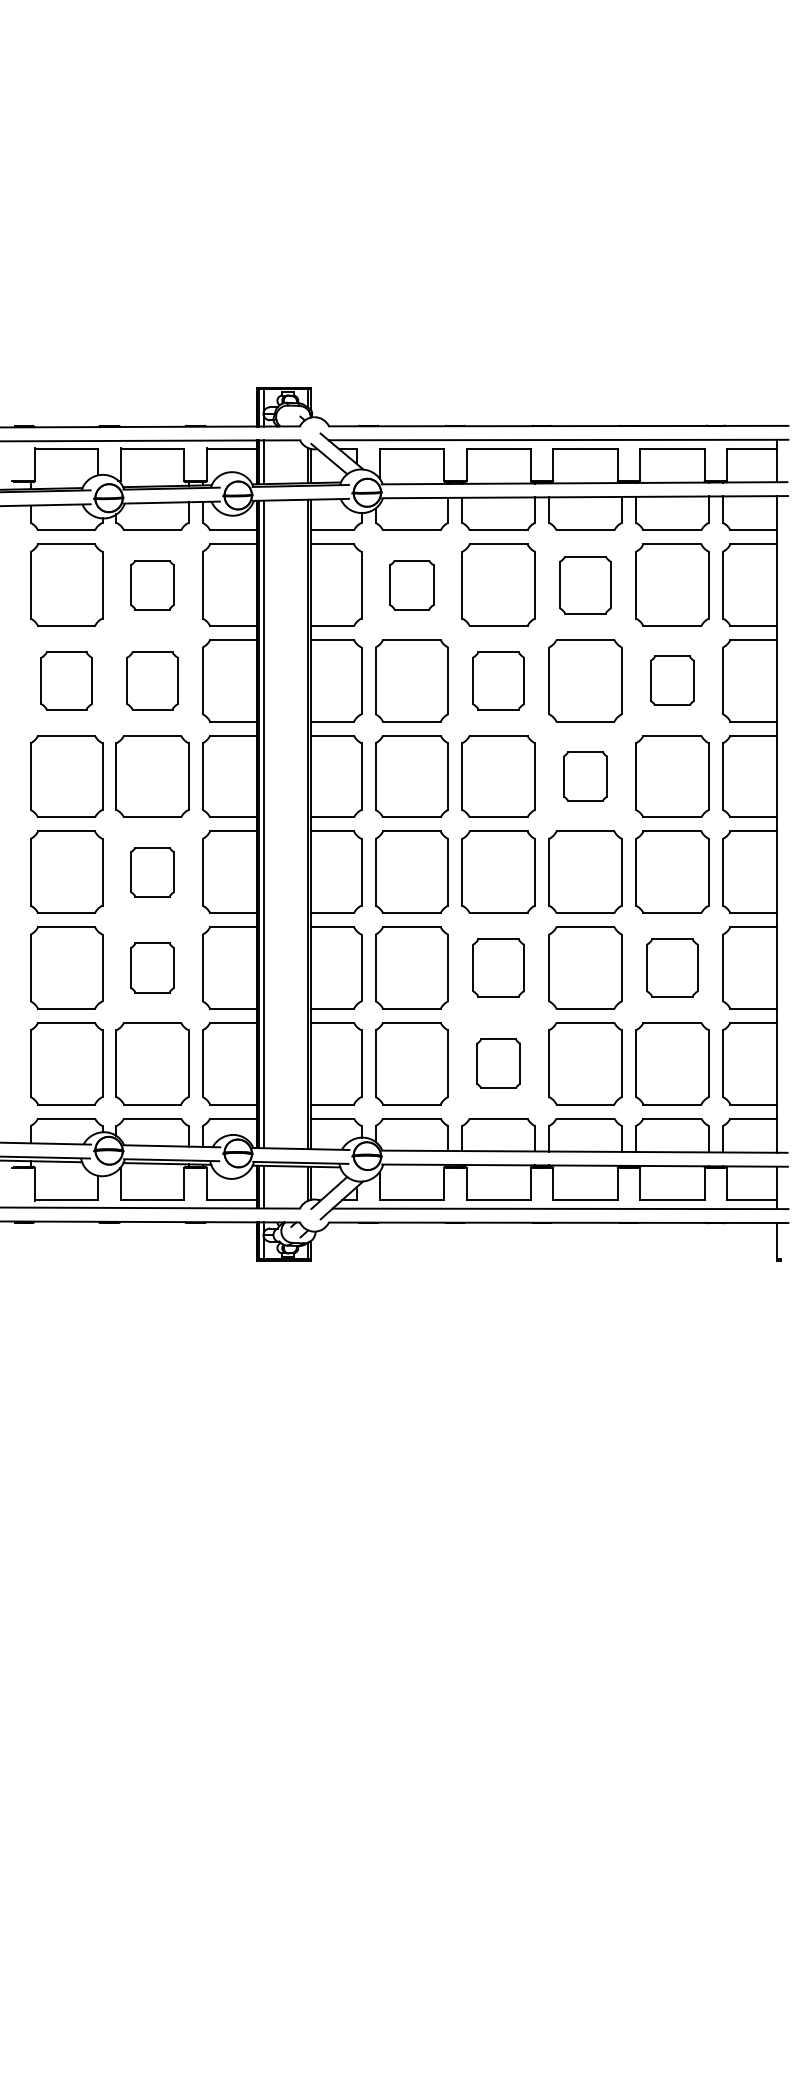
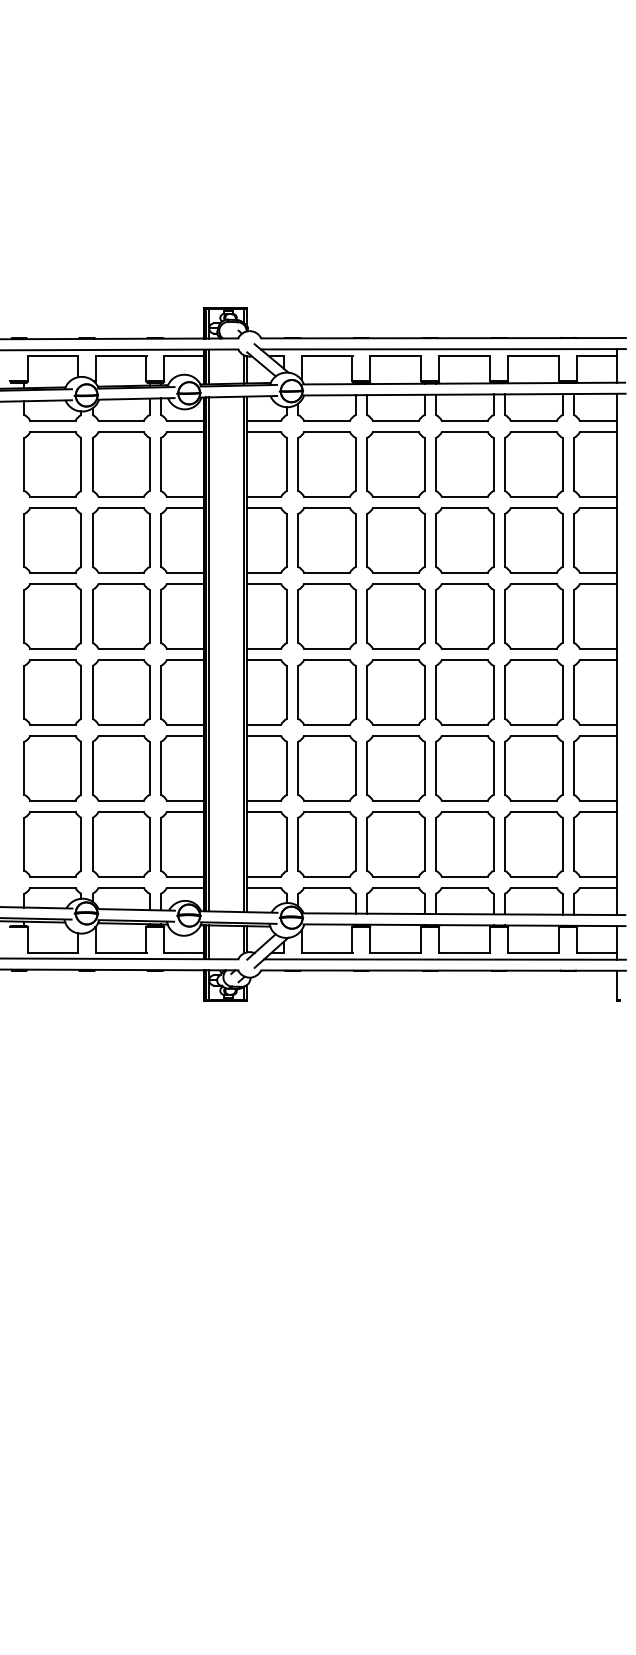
part: (152, 584) -> (121, 463), size x1.67
part: (411, 584) -> (326, 463), size x1.67
part: (585, 584) -> (464, 463), size x1.43
part: (66, 680) -> (52, 540), size x1.43
part: (152, 680) -> (121, 540), size x1.43
part: (498, 680) -> (395, 540), size x1.43
part: (672, 680) -> (533, 540), size x1.67
part: (585, 776) -> (464, 616), size x1.67
part: (152, 871) -> (121, 691), size x1.67
part: (152, 967) -> (121, 767), size x1.67
part: (498, 967) -> (395, 767), size x1.43
part: (672, 967) -> (533, 767), size x1.43
part: (498, 1063) -> (395, 844), size x1.67

